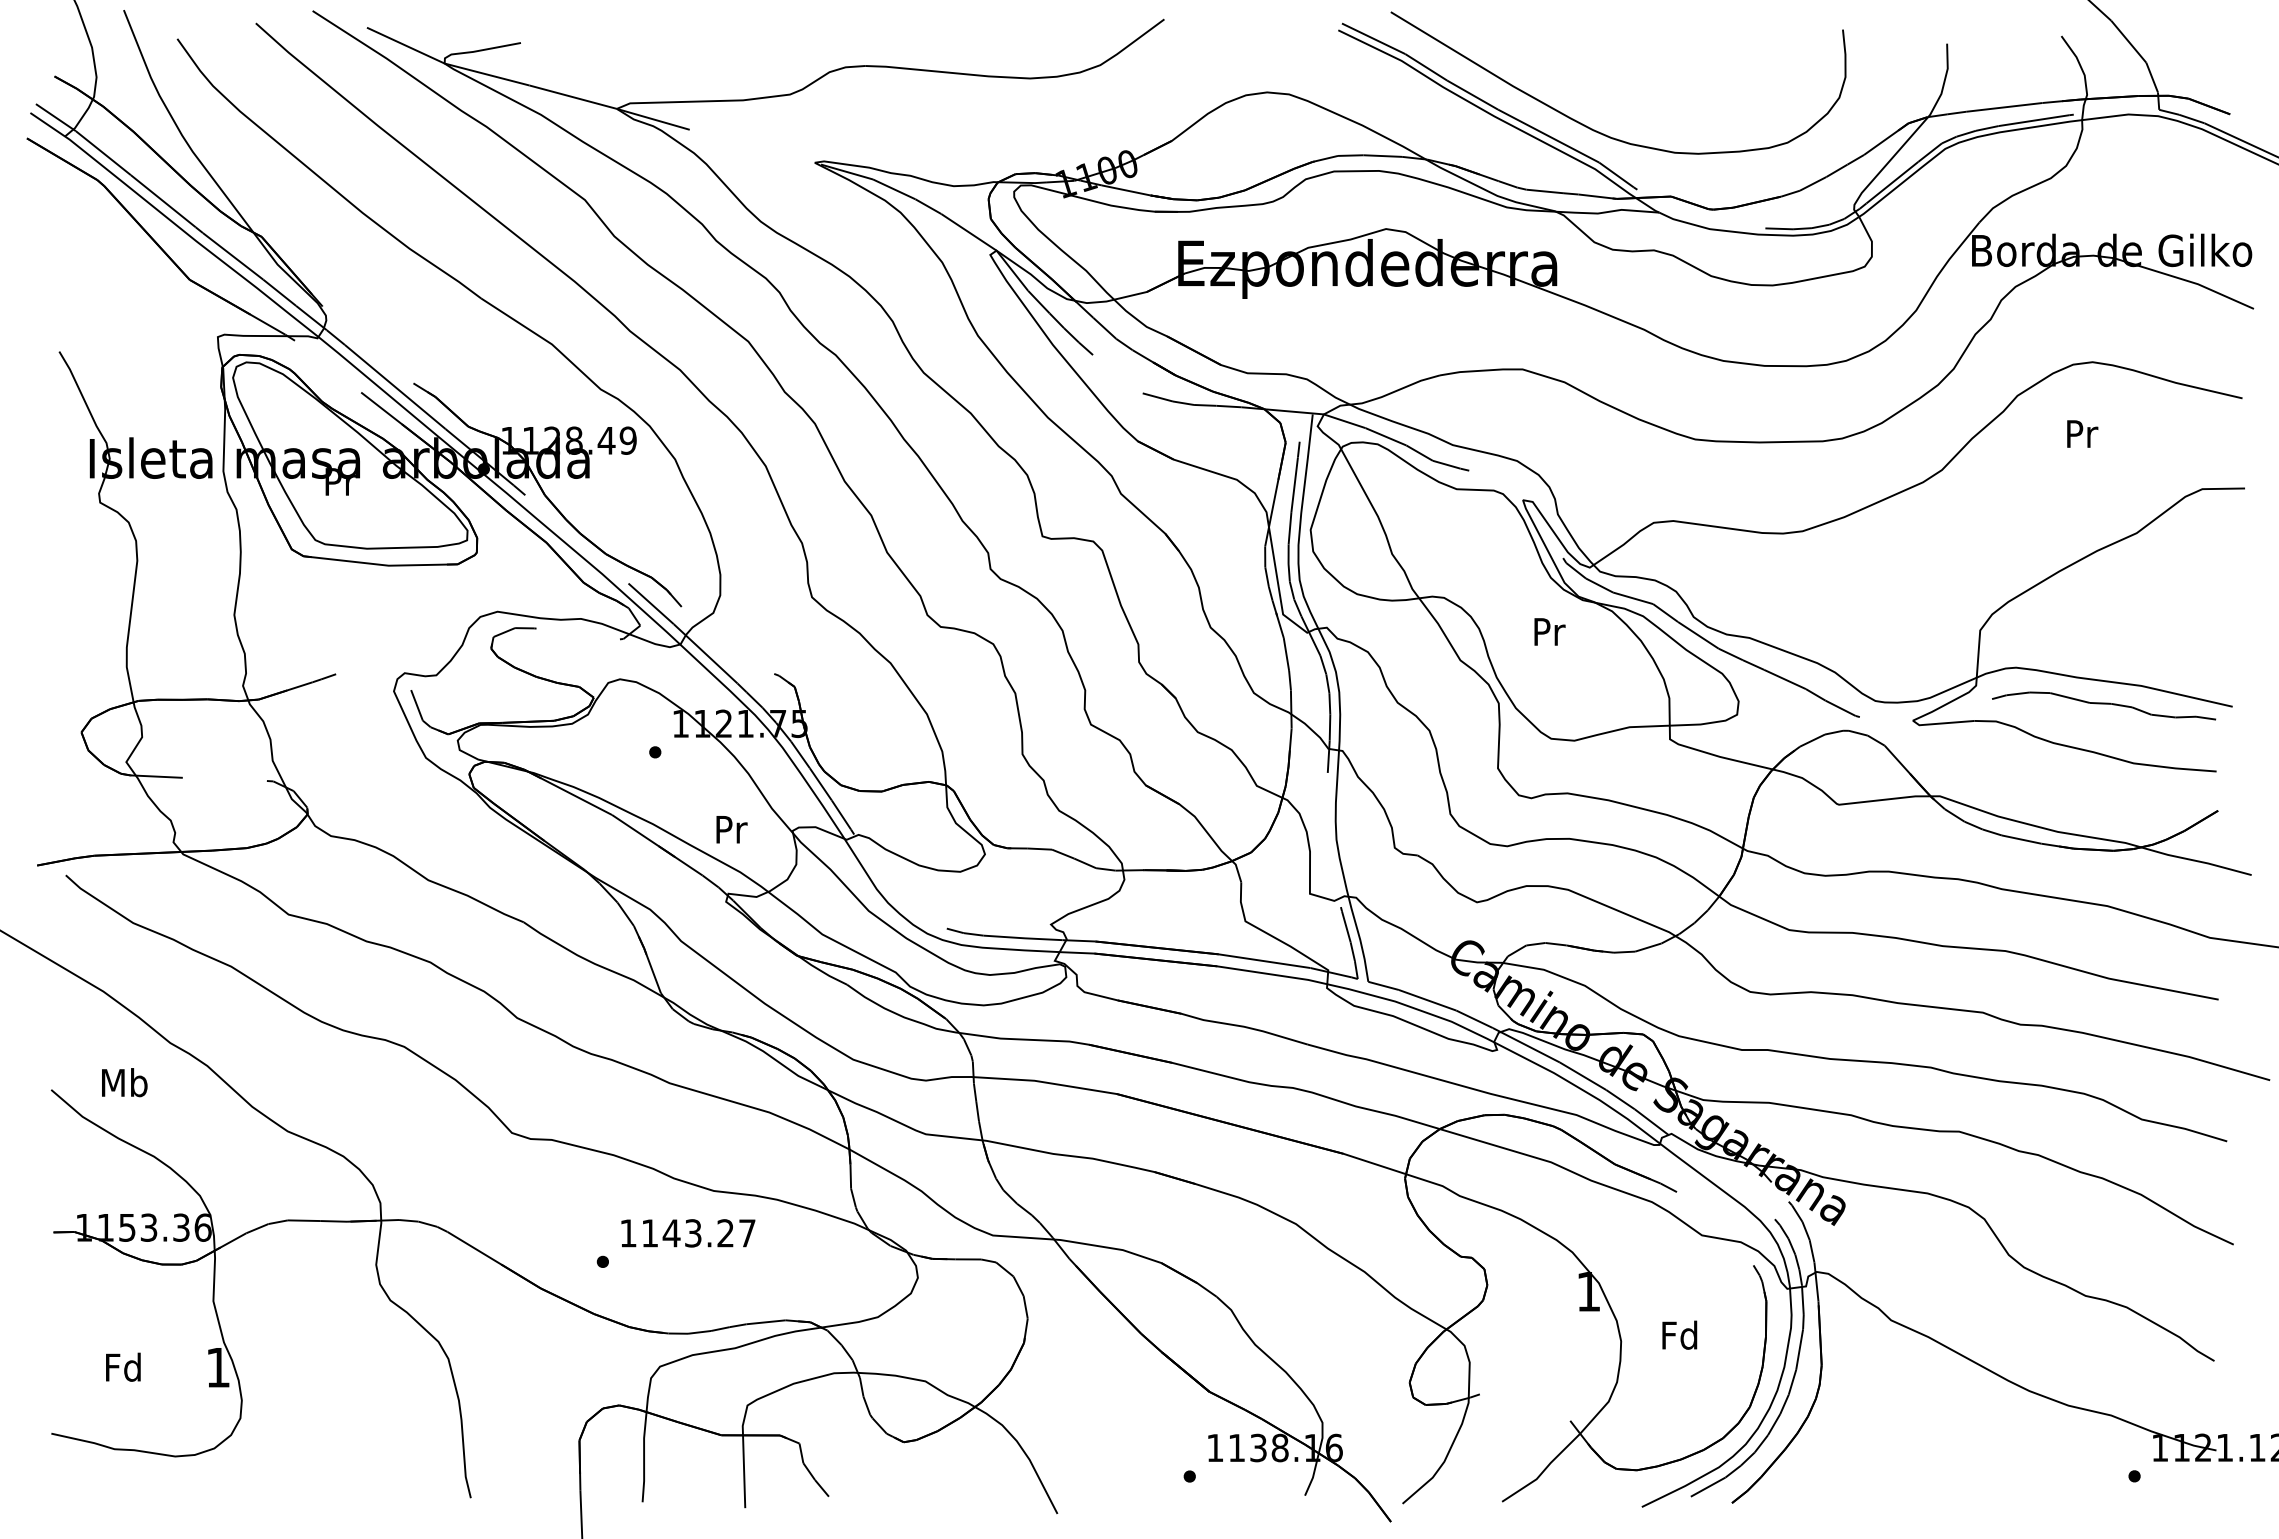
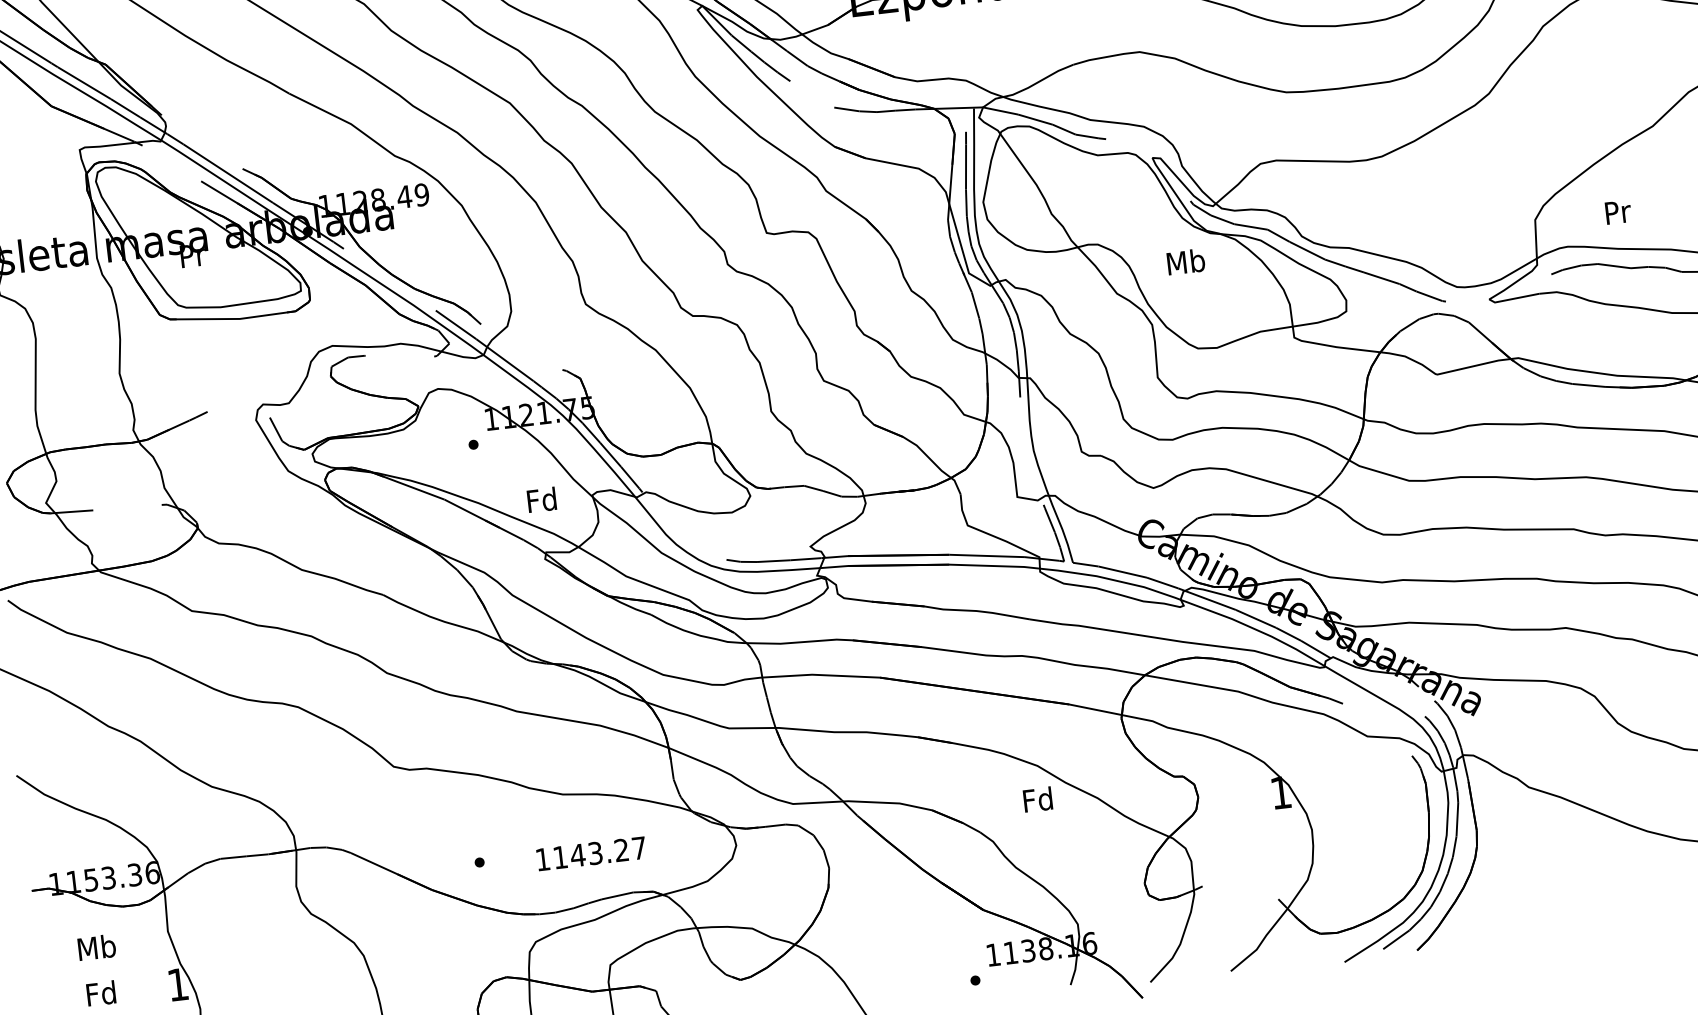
text: (2082, 433) -> (1618, 211), moved
text: (1548, 631) -> (1185, 261), Pr -> Mb
text: (730, 828) -> (541, 499), Pr -> Fd
text: (124, 1082) -> (96, 947), moved
text: (688, 1233) -> (591, 853), moved
text: (1679, 1334) -> (1037, 799), moved

